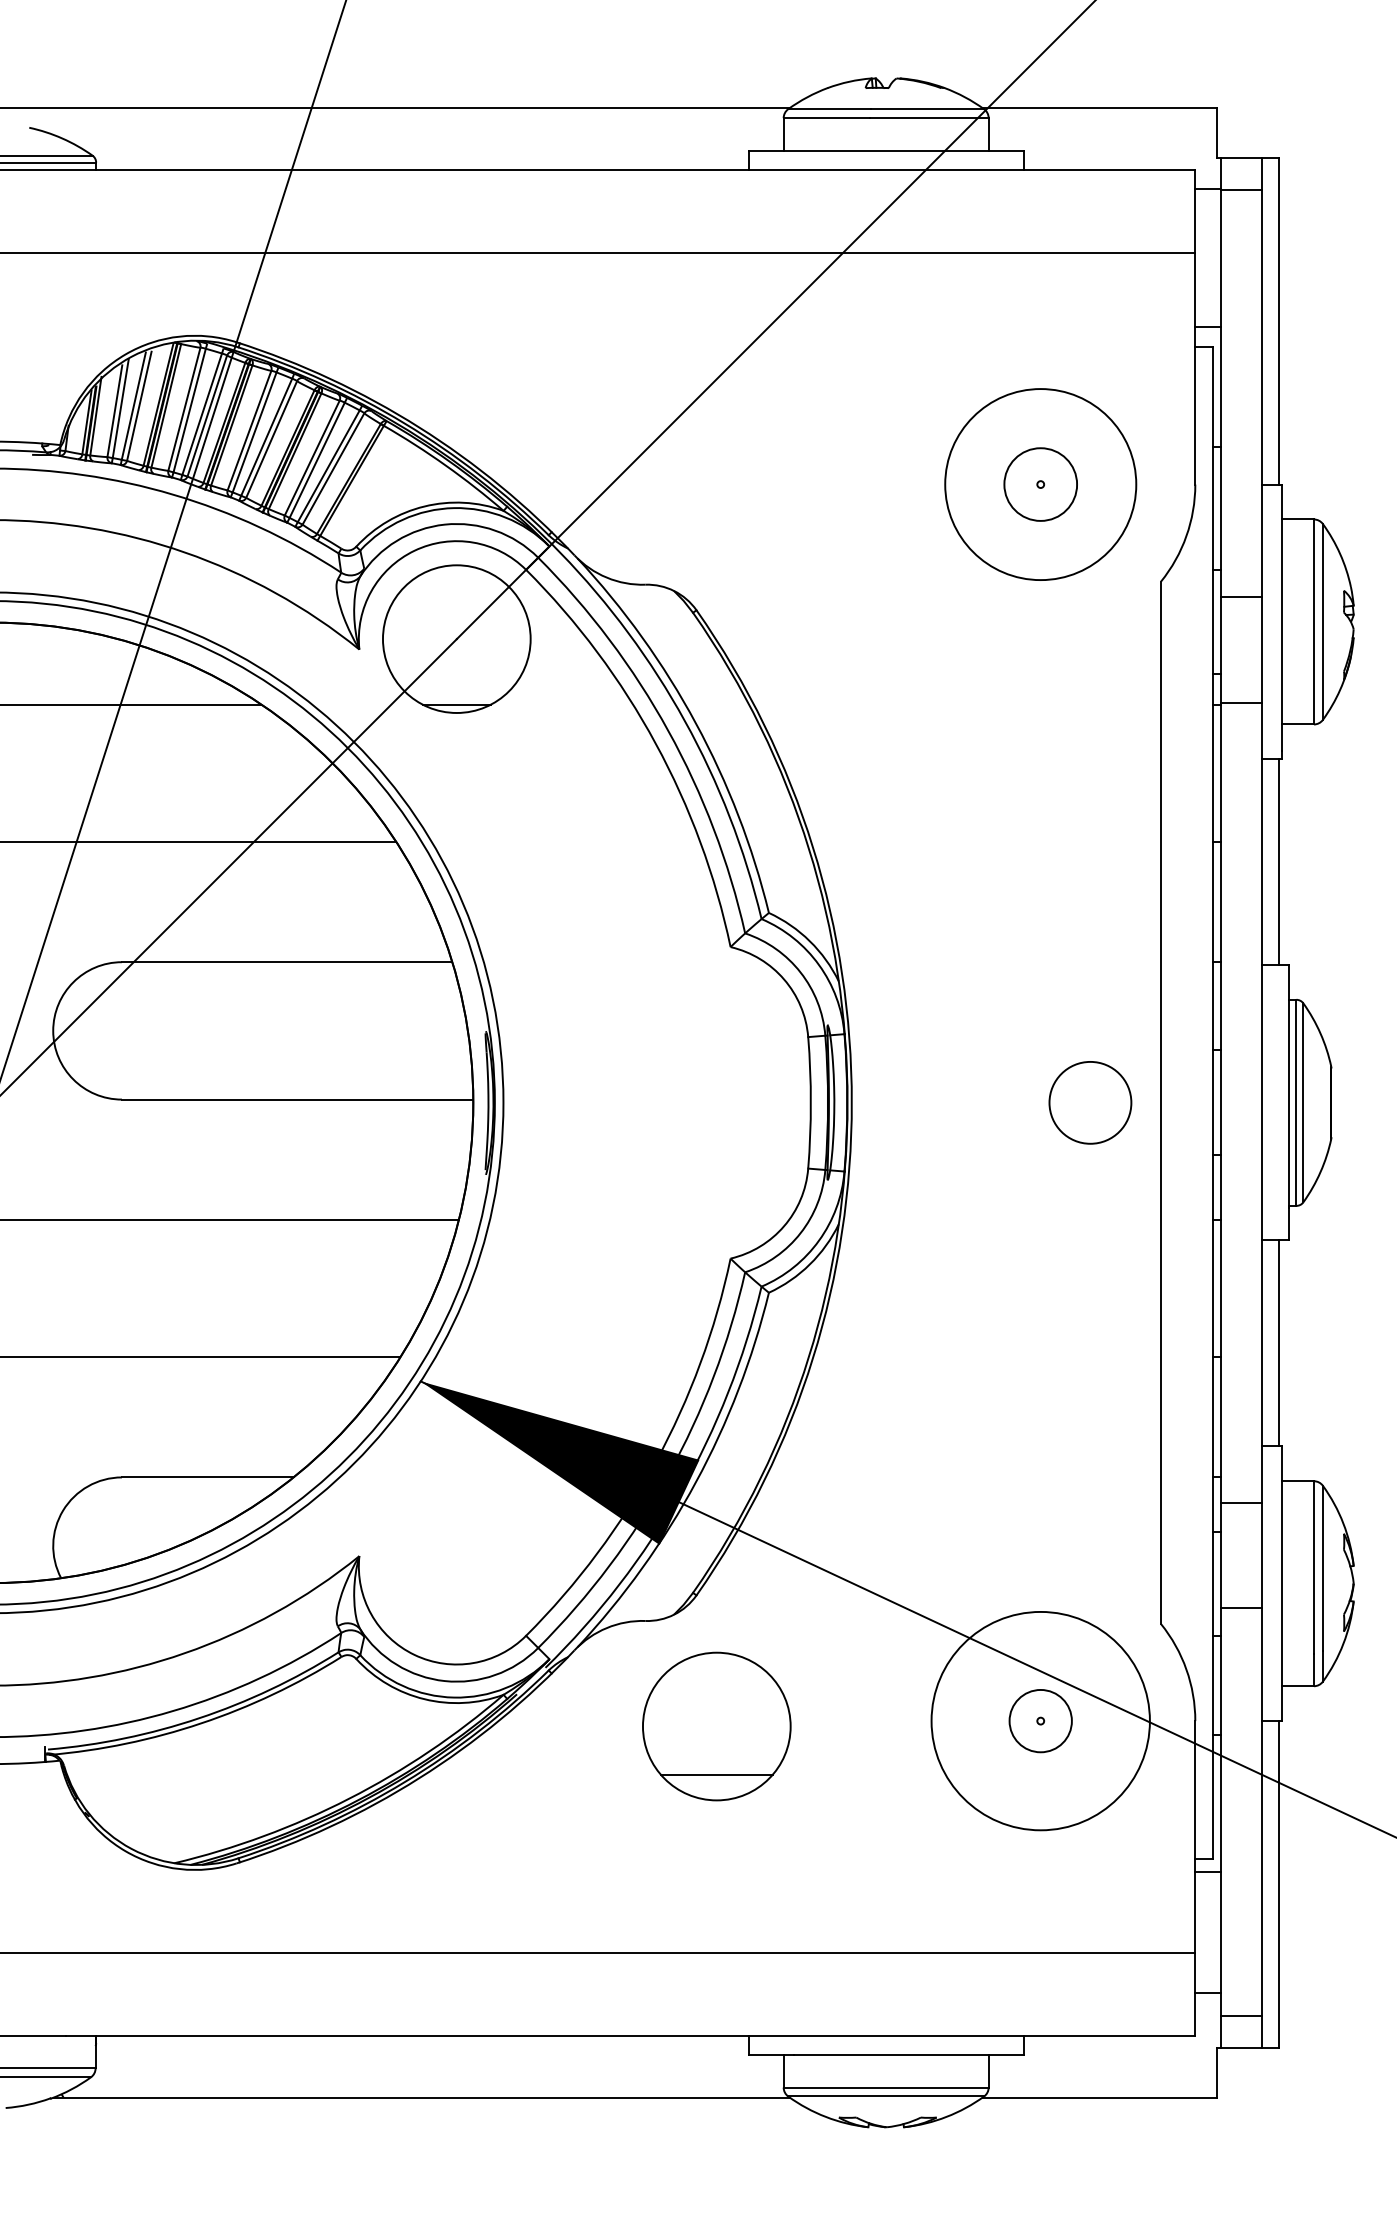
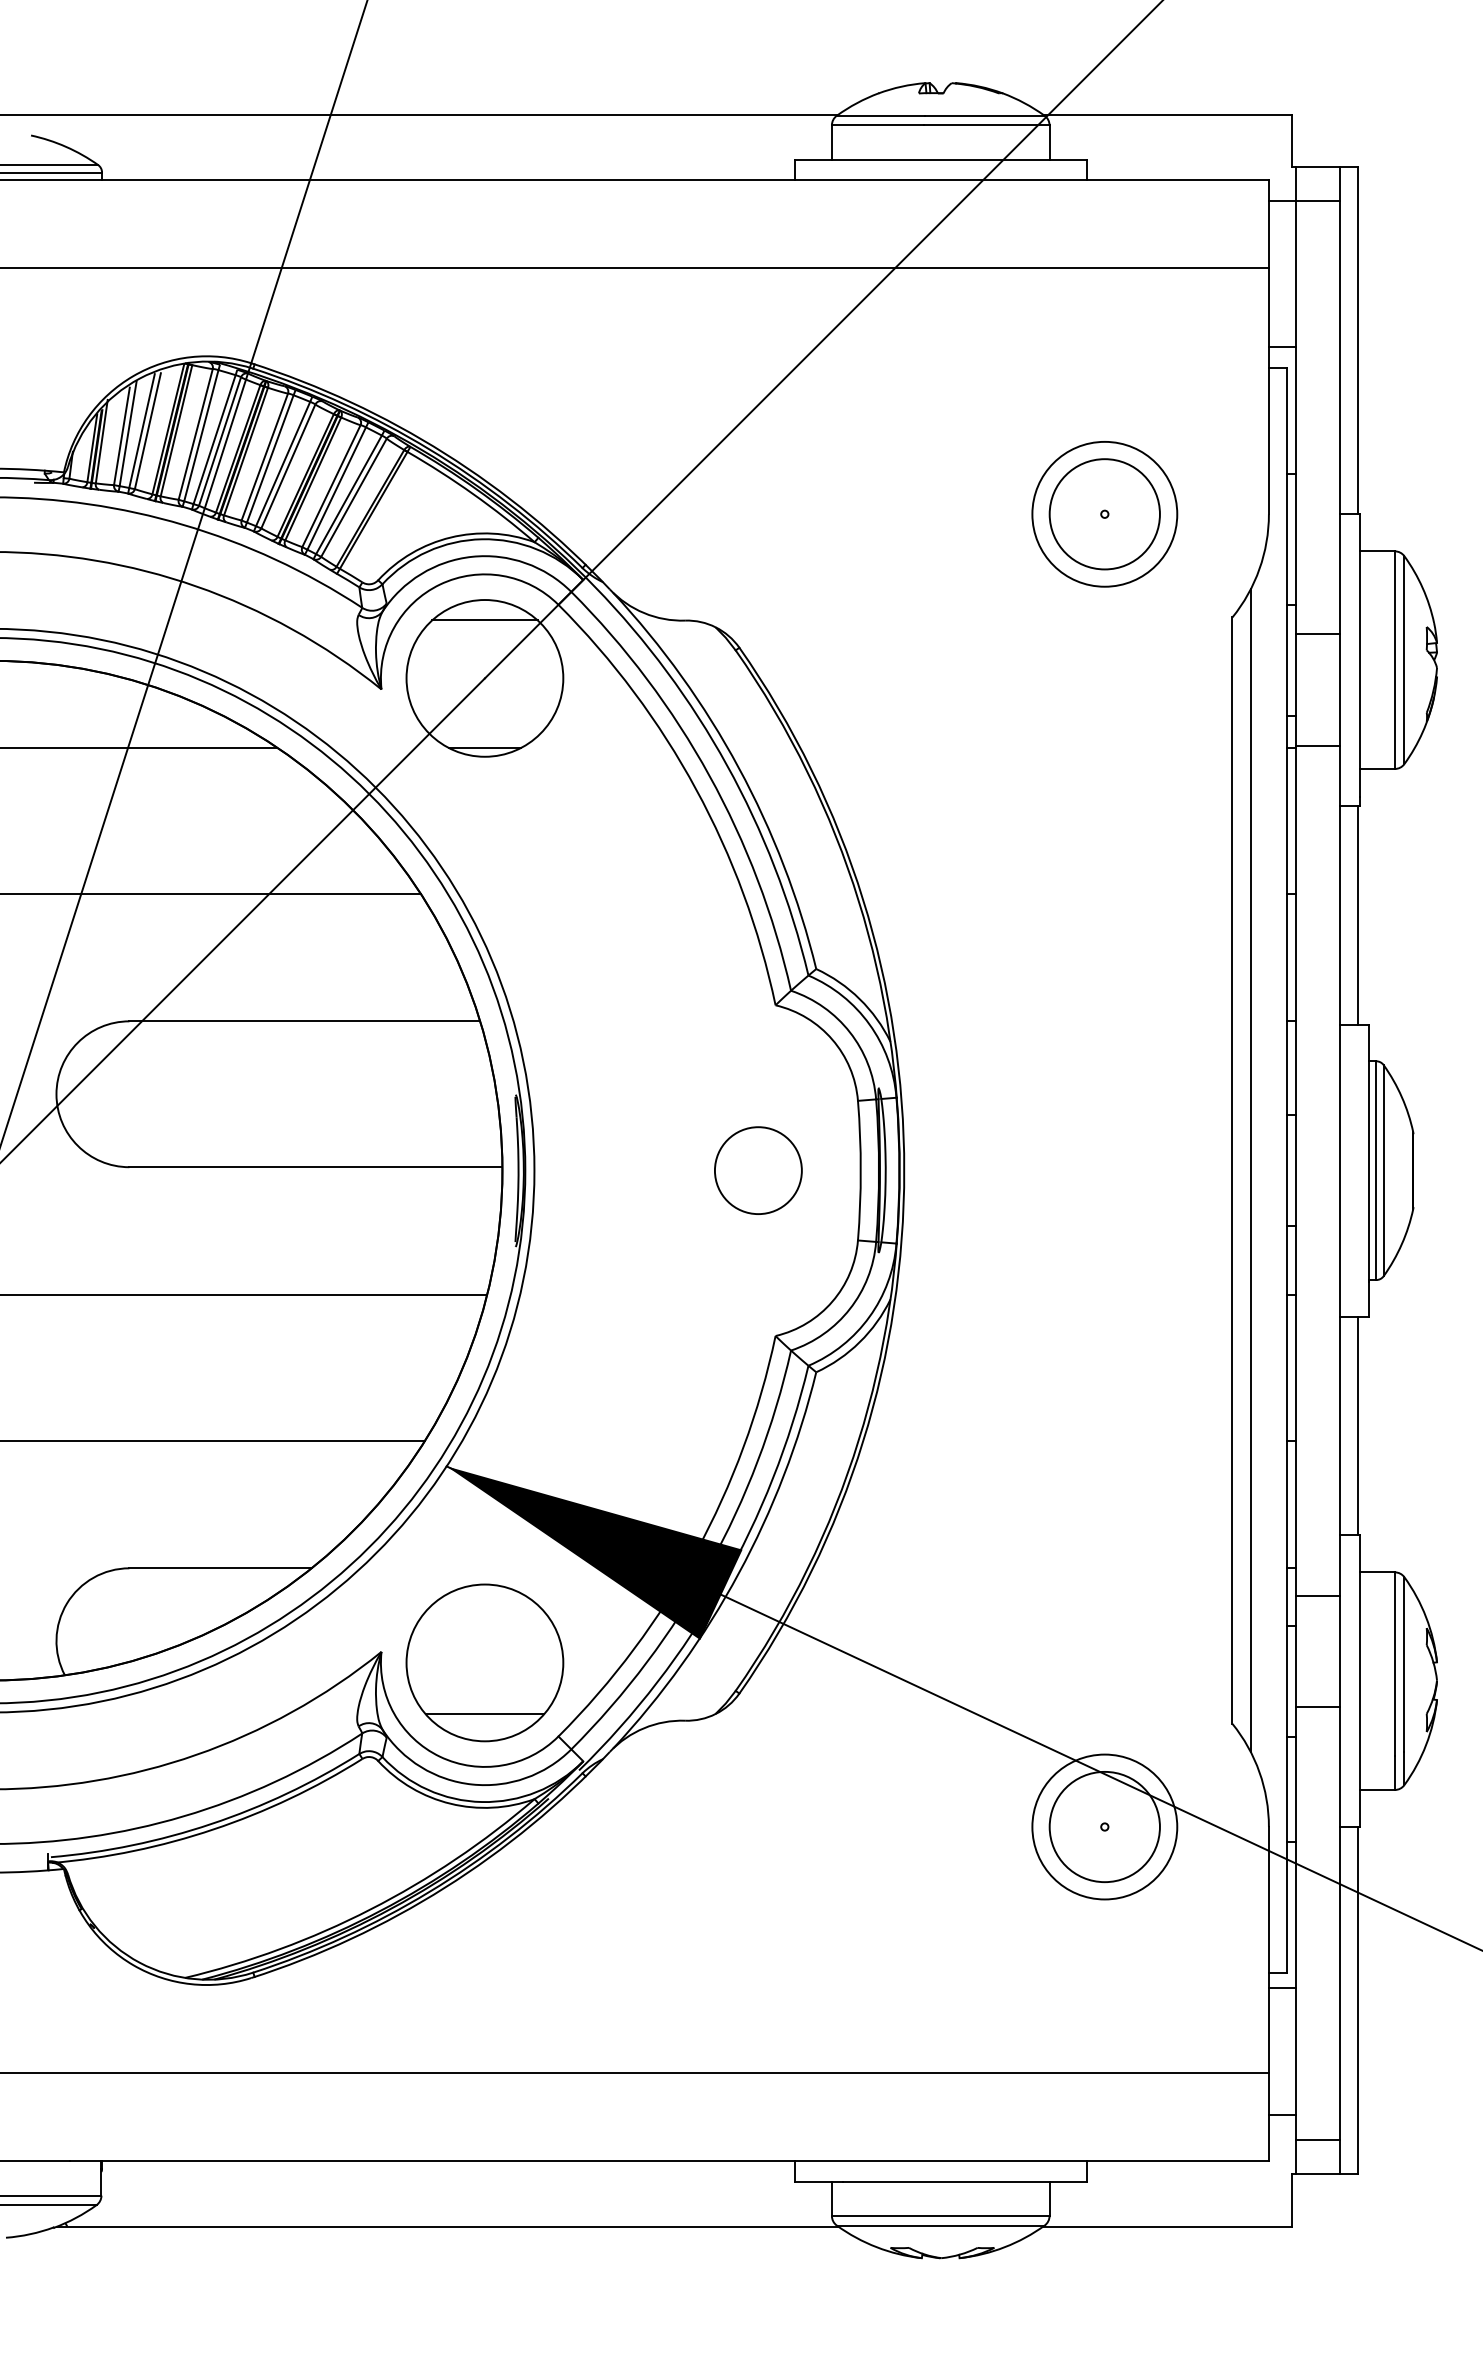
circle: (1040, 484) -> (1104, 514), size x0.71
circle: (1040, 484) -> (1104, 514), size x1.43
line: (456, 584) -> (484, 620), added
circle: (1090, 1102) -> (758, 1170), moved
line: (1178, 1102) -> (1251, 1170), added
circle: (1040, 1720) -> (1104, 1826), size x0.62
circle: (1040, 1721) -> (1104, 1827), size x1.67
part: (716, 1726) -> (484, 1662), moved

